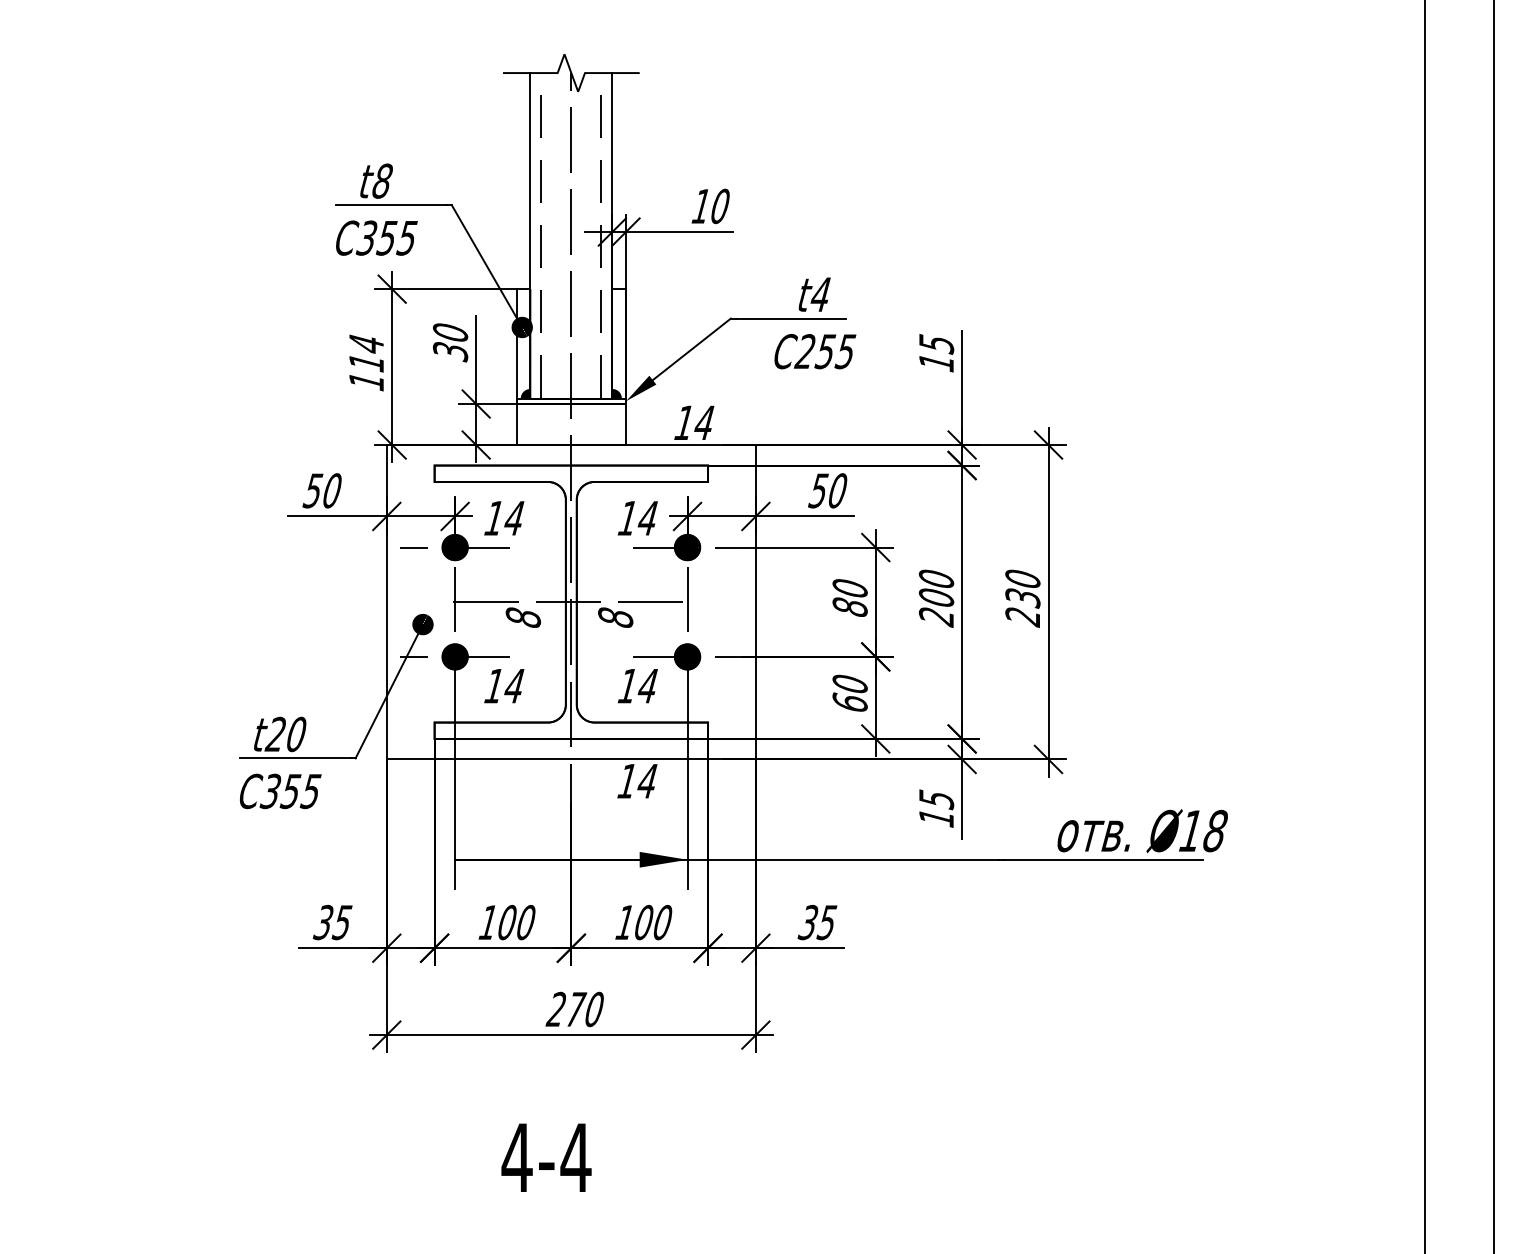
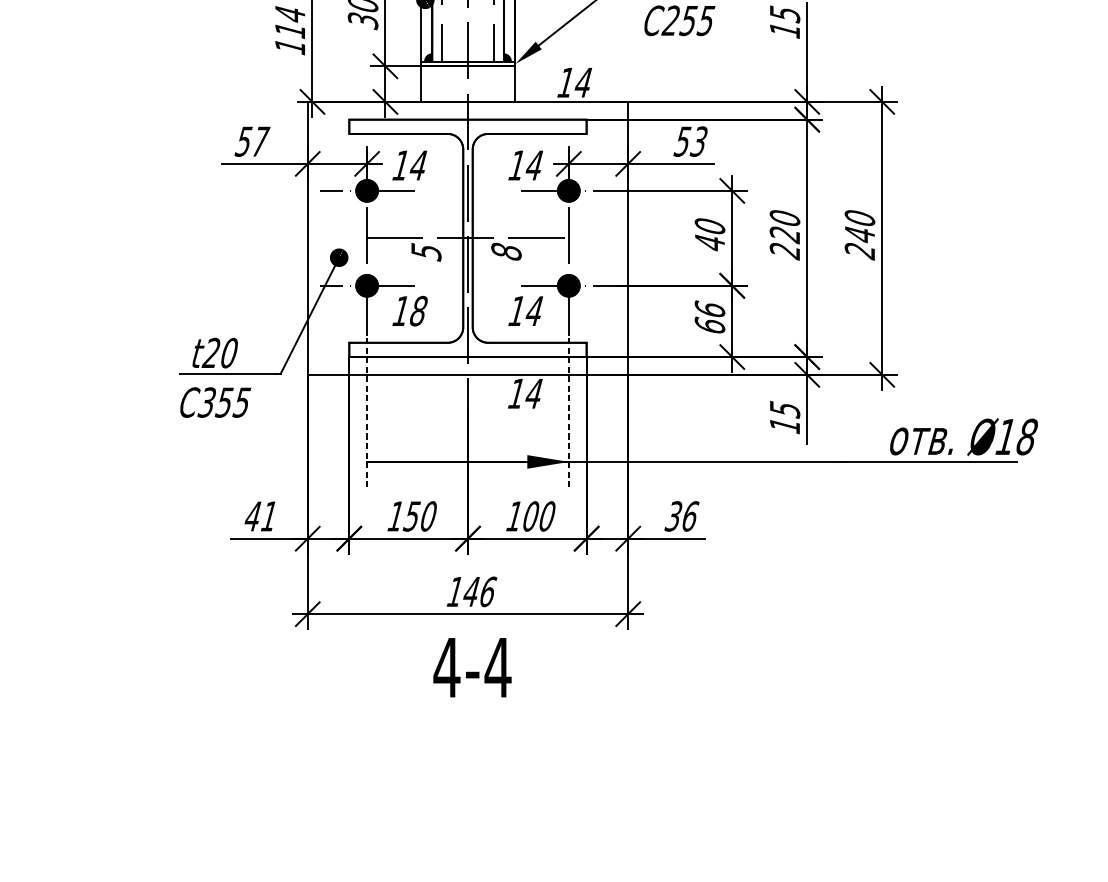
text: (333, 490) -> (261, 141), 50 -> 57
text: (836, 490) -> (698, 141), 50 -> 53
text: (936, 598) -> (784, 235), 200 -> 220
text: (1022, 598) -> (859, 235), 230 -> 240
text: (849, 607) -> (709, 242), 80 -> 40
text: (523, 618) -> (426, 252), 8 -> 5
text: (849, 683) -> (709, 308), 60 -> 66
text: (514, 685) -> (418, 310), 14 -> 18
line: (455, 801) -> (367, 411), solid -> dashed
line: (687, 801) -> (568, 411), solid -> dashed
text: (332, 922) -> (260, 516), 35 -> 41
text: (506, 922) -> (411, 516), 100 -> 150
text: (826, 922) -> (689, 516), 35 -> 36
text: (575, 1008) -> (471, 591), 270 -> 146
text: (546, 1157) -> (472, 667), moved

